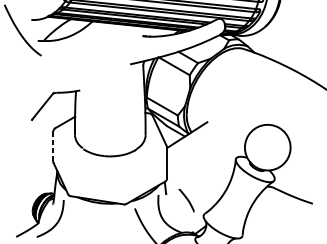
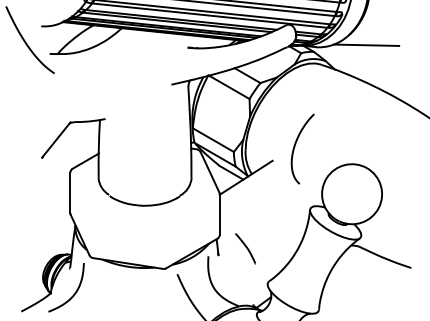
line: (278, 33) -> (366, 44), added
curve: (224, 112) -> (295, 147), added
line: (53, 147) -> (70, 193), dashed -> solid
curve: (186, 199) -> (245, 247), moved

